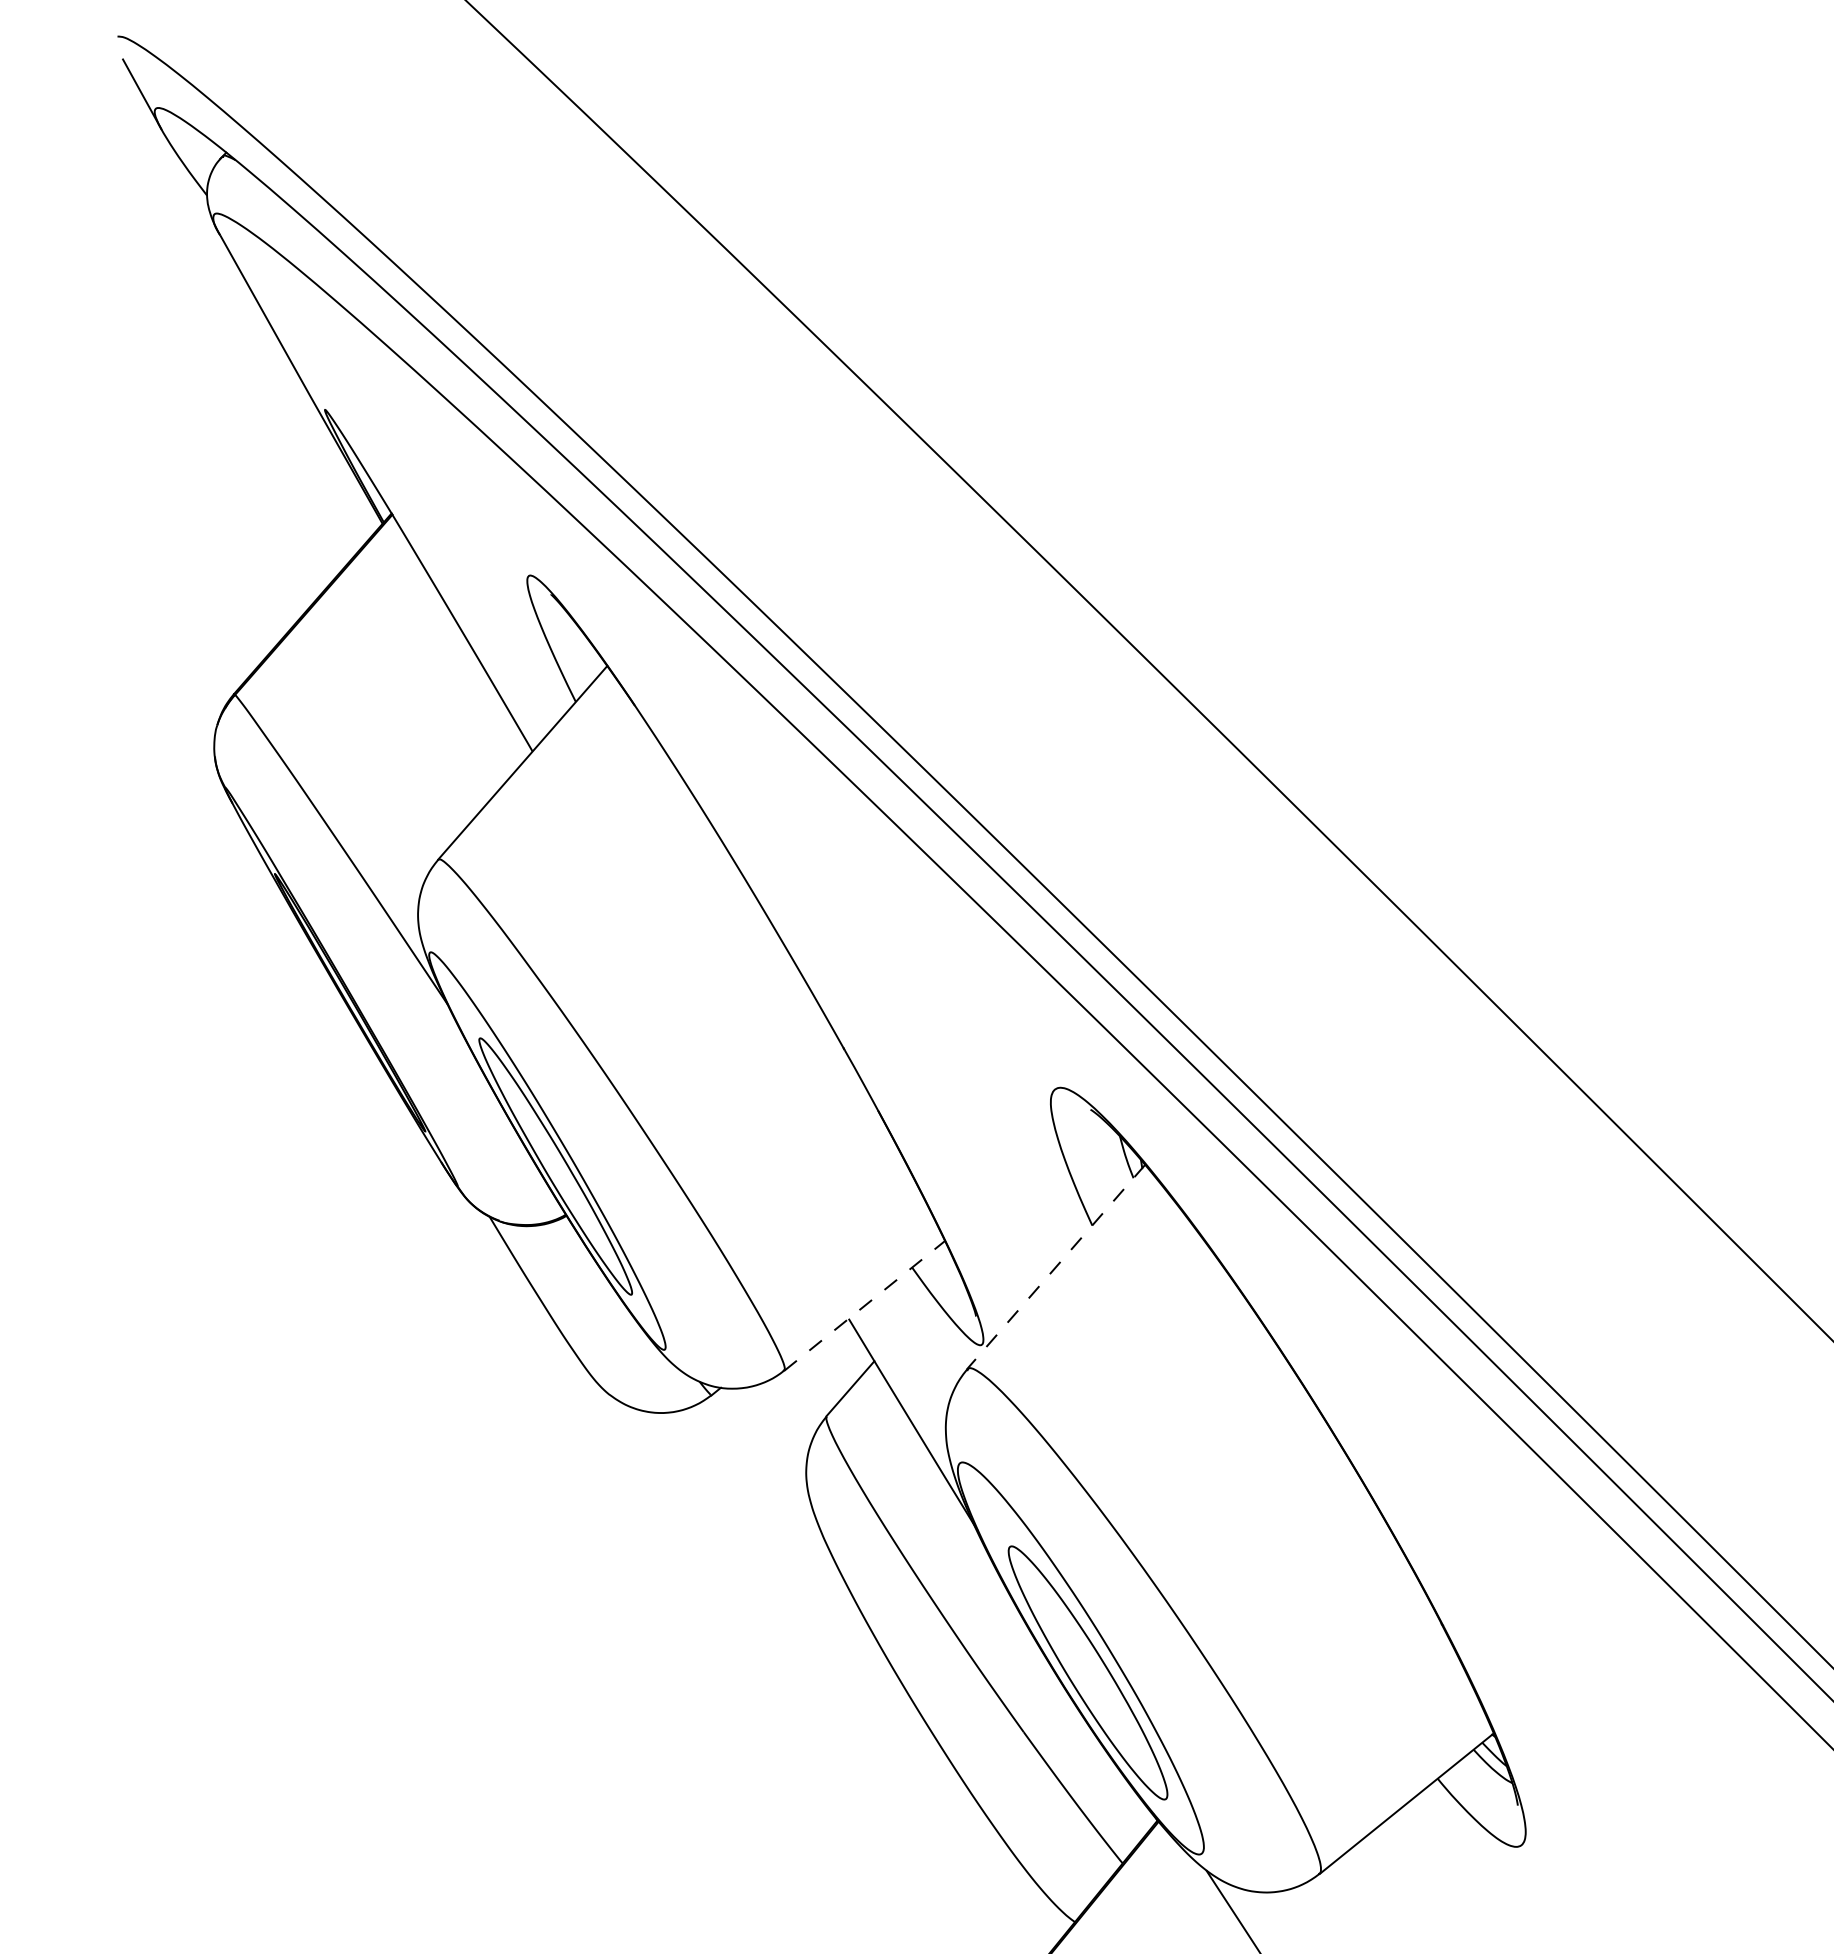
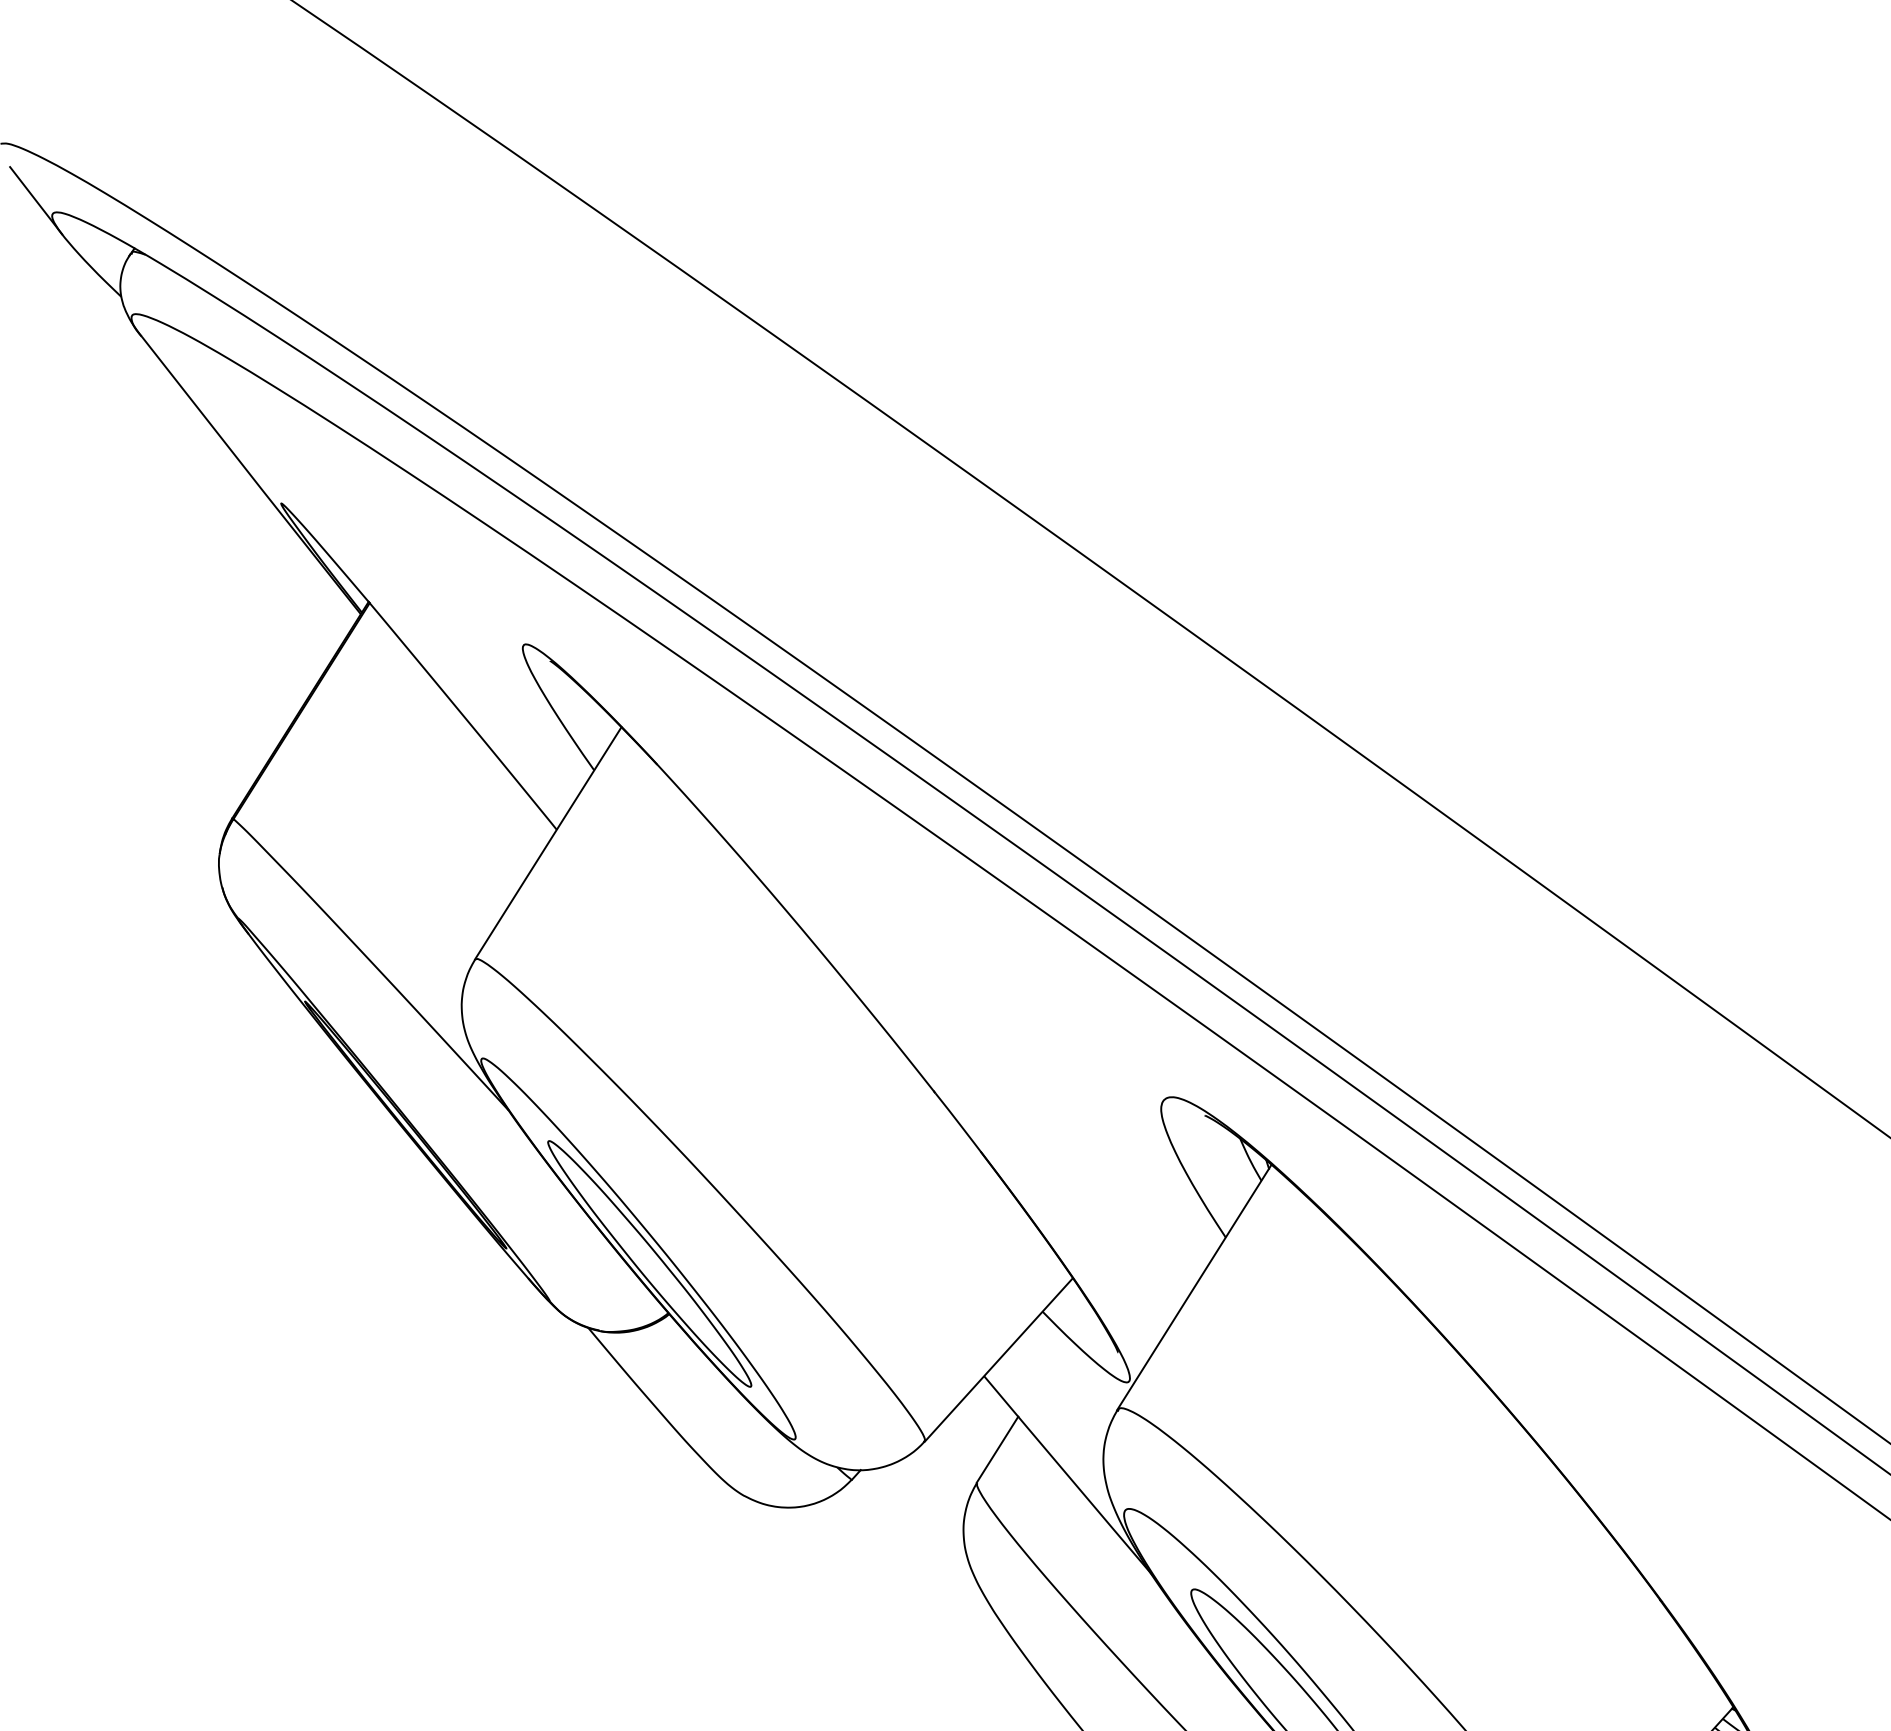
line: (1055, 1267) -> (1193, 1287), dashed -> solid
line: (865, 1305) -> (999, 1359), dashed -> solid

